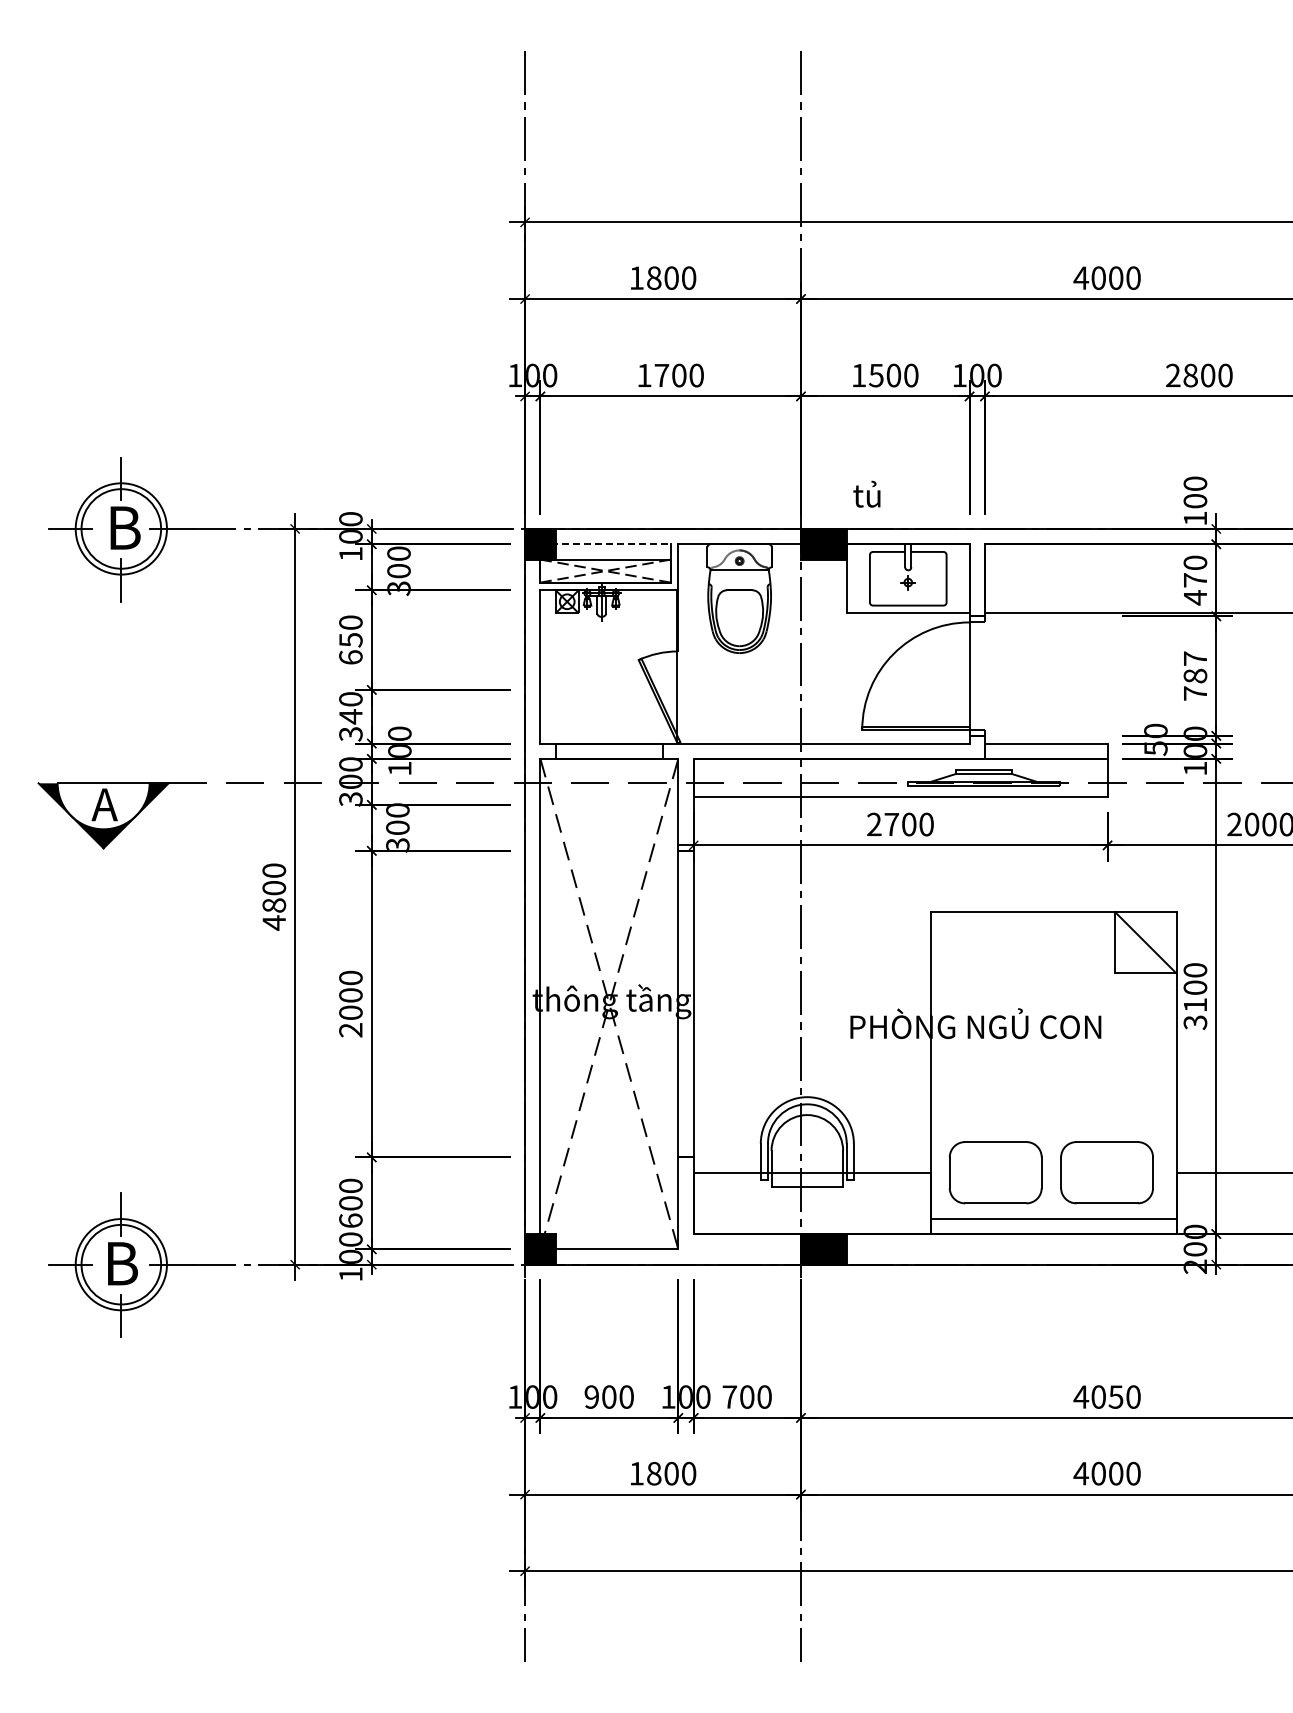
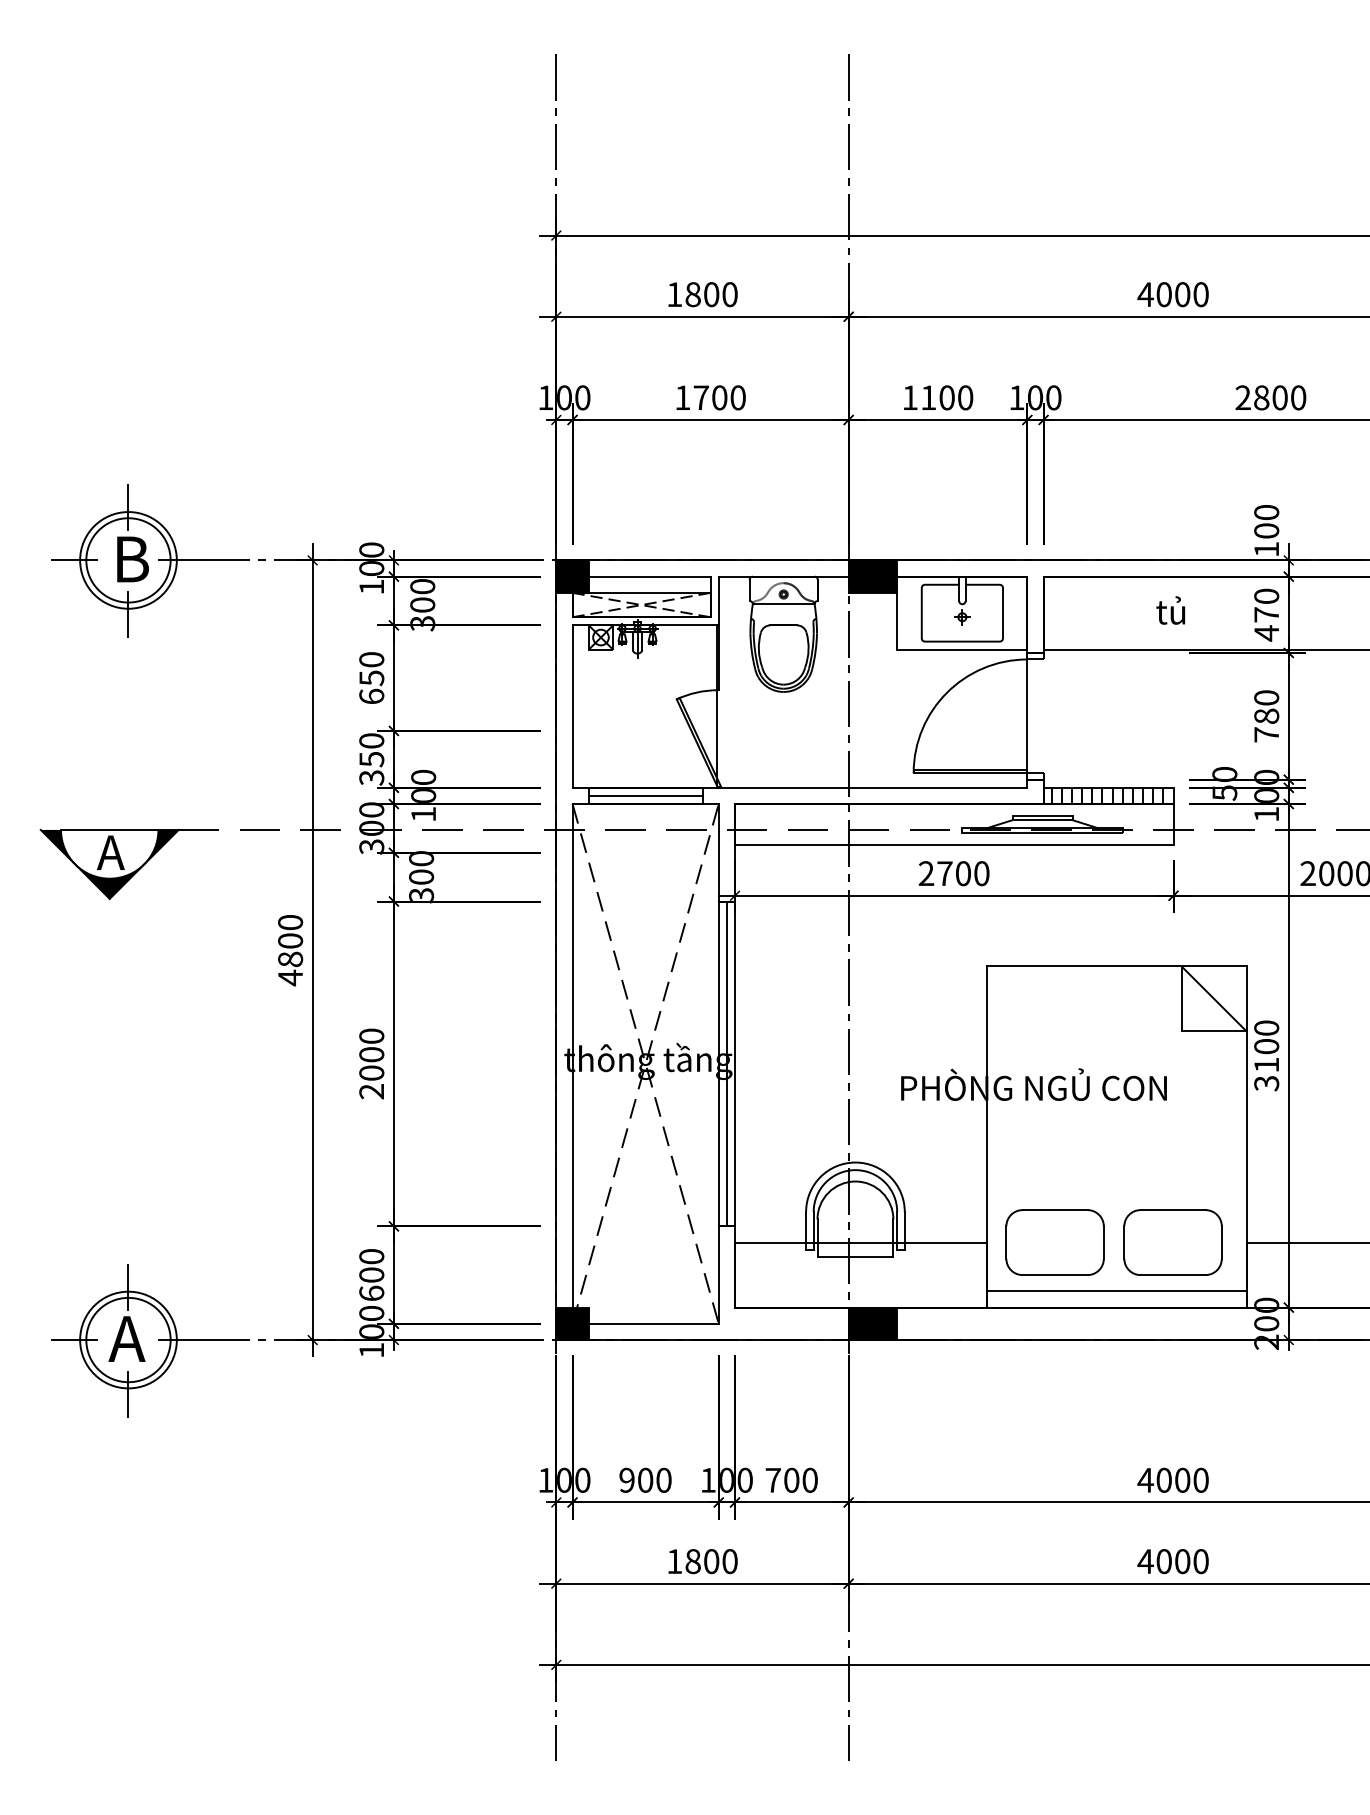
text: (876, 375) -> (928, 397), 1500 -> 1100
text: (866, 493) -> (1170, 609), moved
line: (606, 544) -> (642, 576), dashed -> solid
text: (1195, 658) -> (1266, 697), 787 -> 780
text: (350, 716) -> (371, 759), 340 -> 350
hatch: (1044, 750) -> (1106, 795), added
line: (609, 751) -> (645, 796), added
line: (686, 1003) -> (727, 1063), added
text: (119, 1263) -> (126, 1338), B -> A
text: (1115, 1396) -> (1181, 1479), 4050 -> 4000

